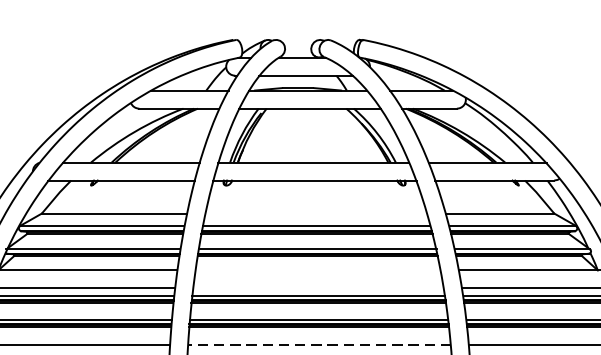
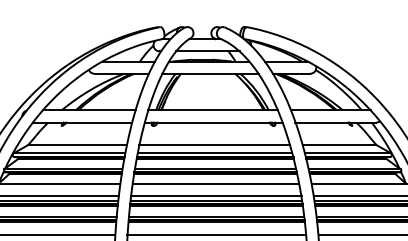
line: (315, 212) -> (214, 144), added
line: (317, 270) -> (215, 183), added
line: (318, 287) -> (216, 195), added
line: (318, 345) -> (216, 234), dashed -> solid

